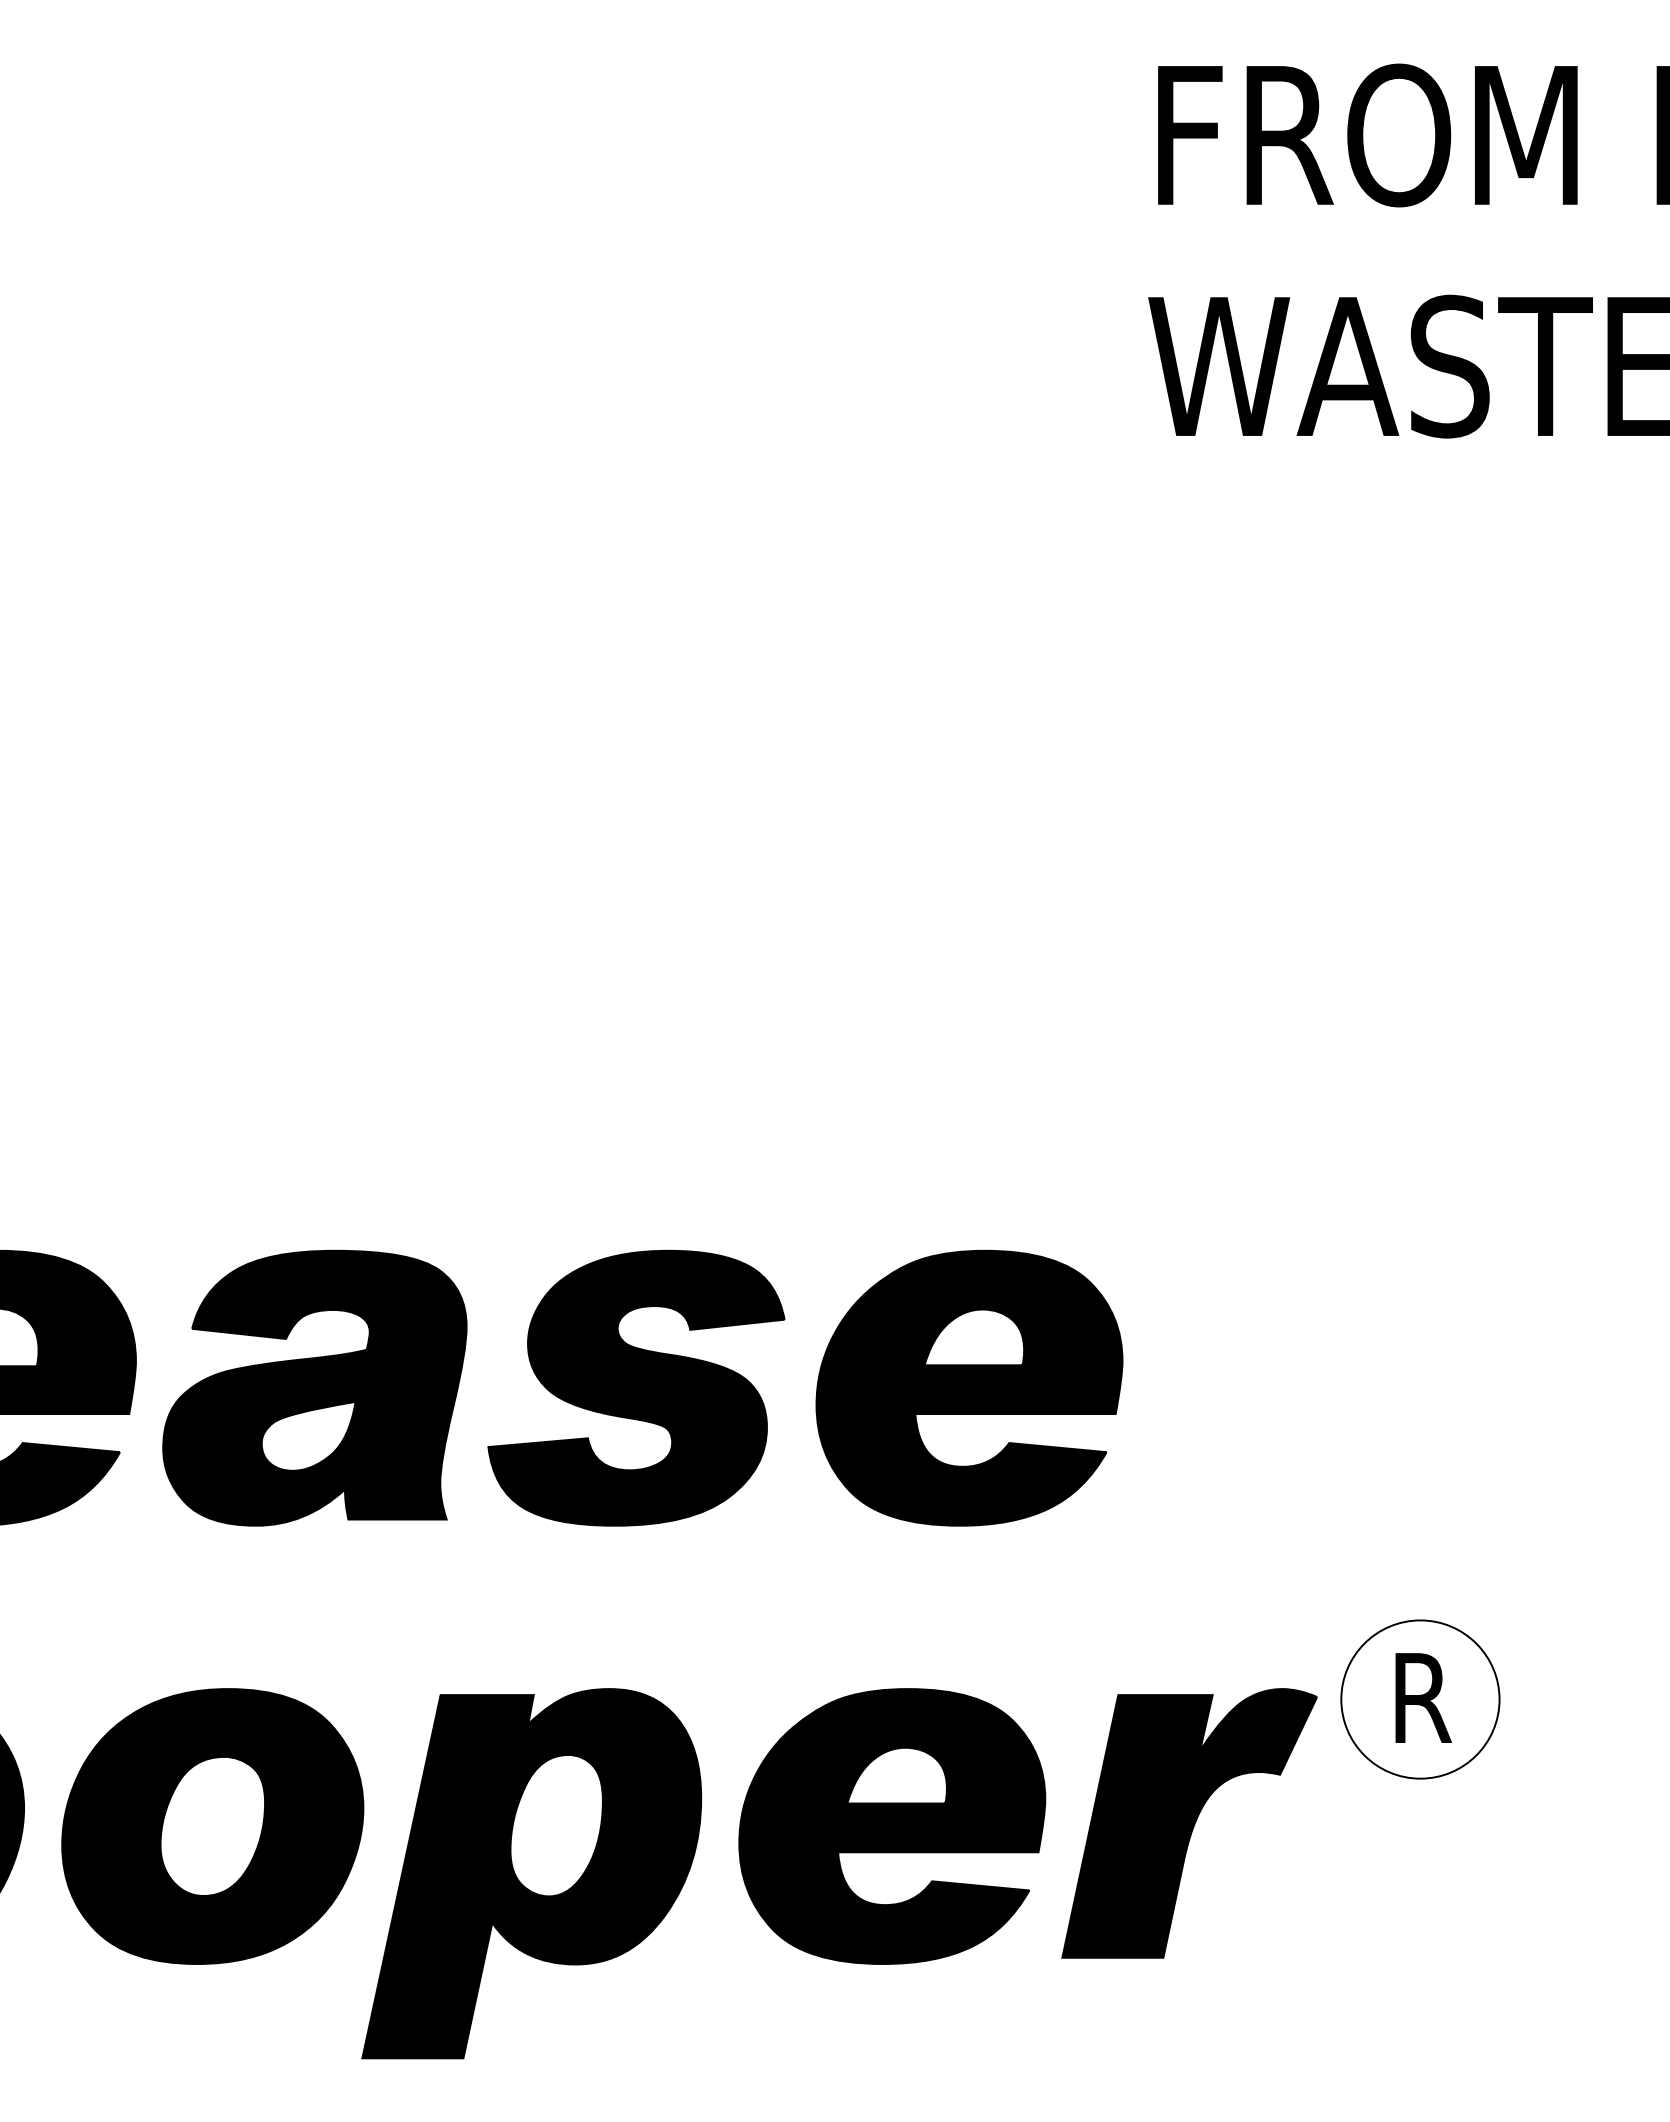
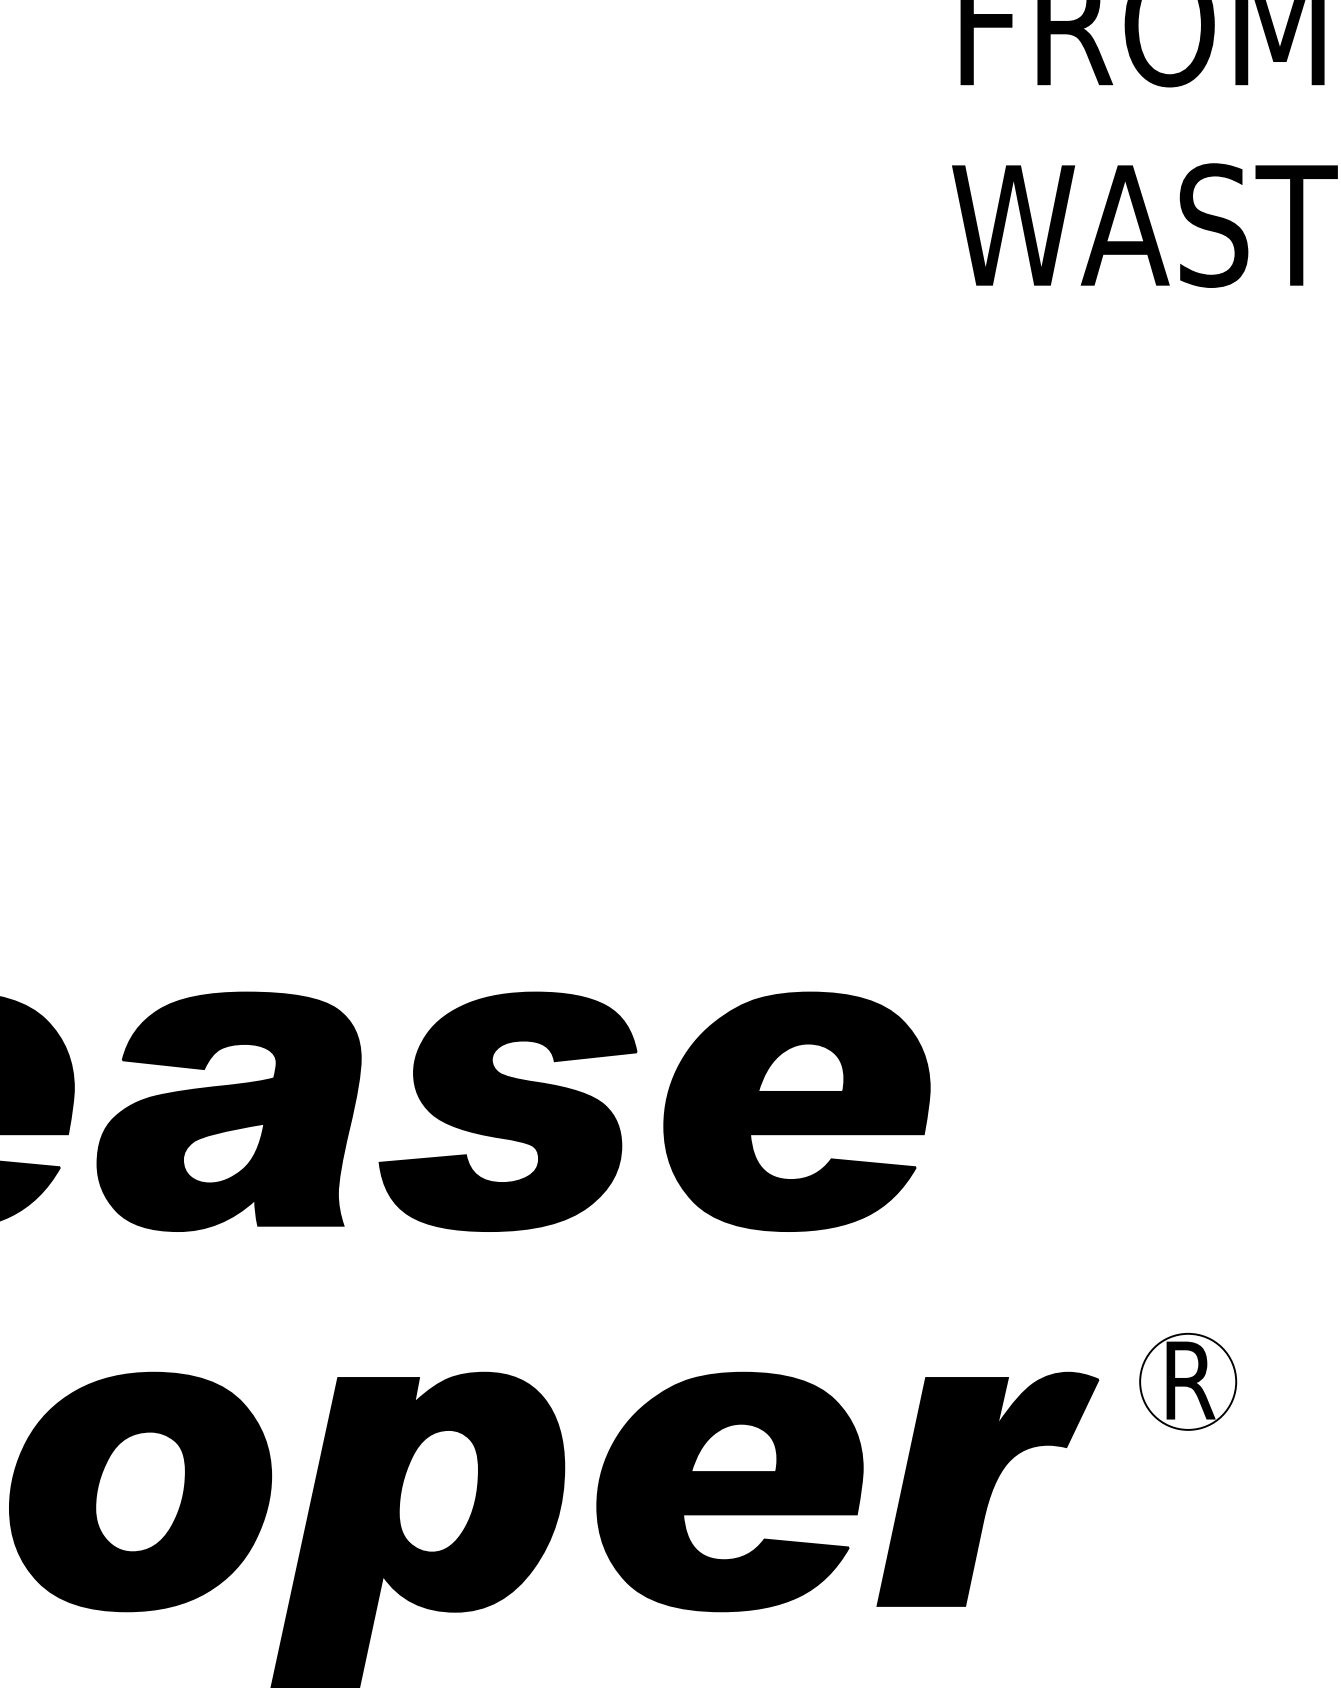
circle: (1420, 1699) -> (1188, 1381), size x0.7

